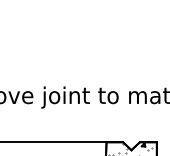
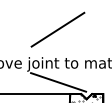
line: (87, 44) -> (57, 29), added
line: (88, 124) -> (58, 82), added

